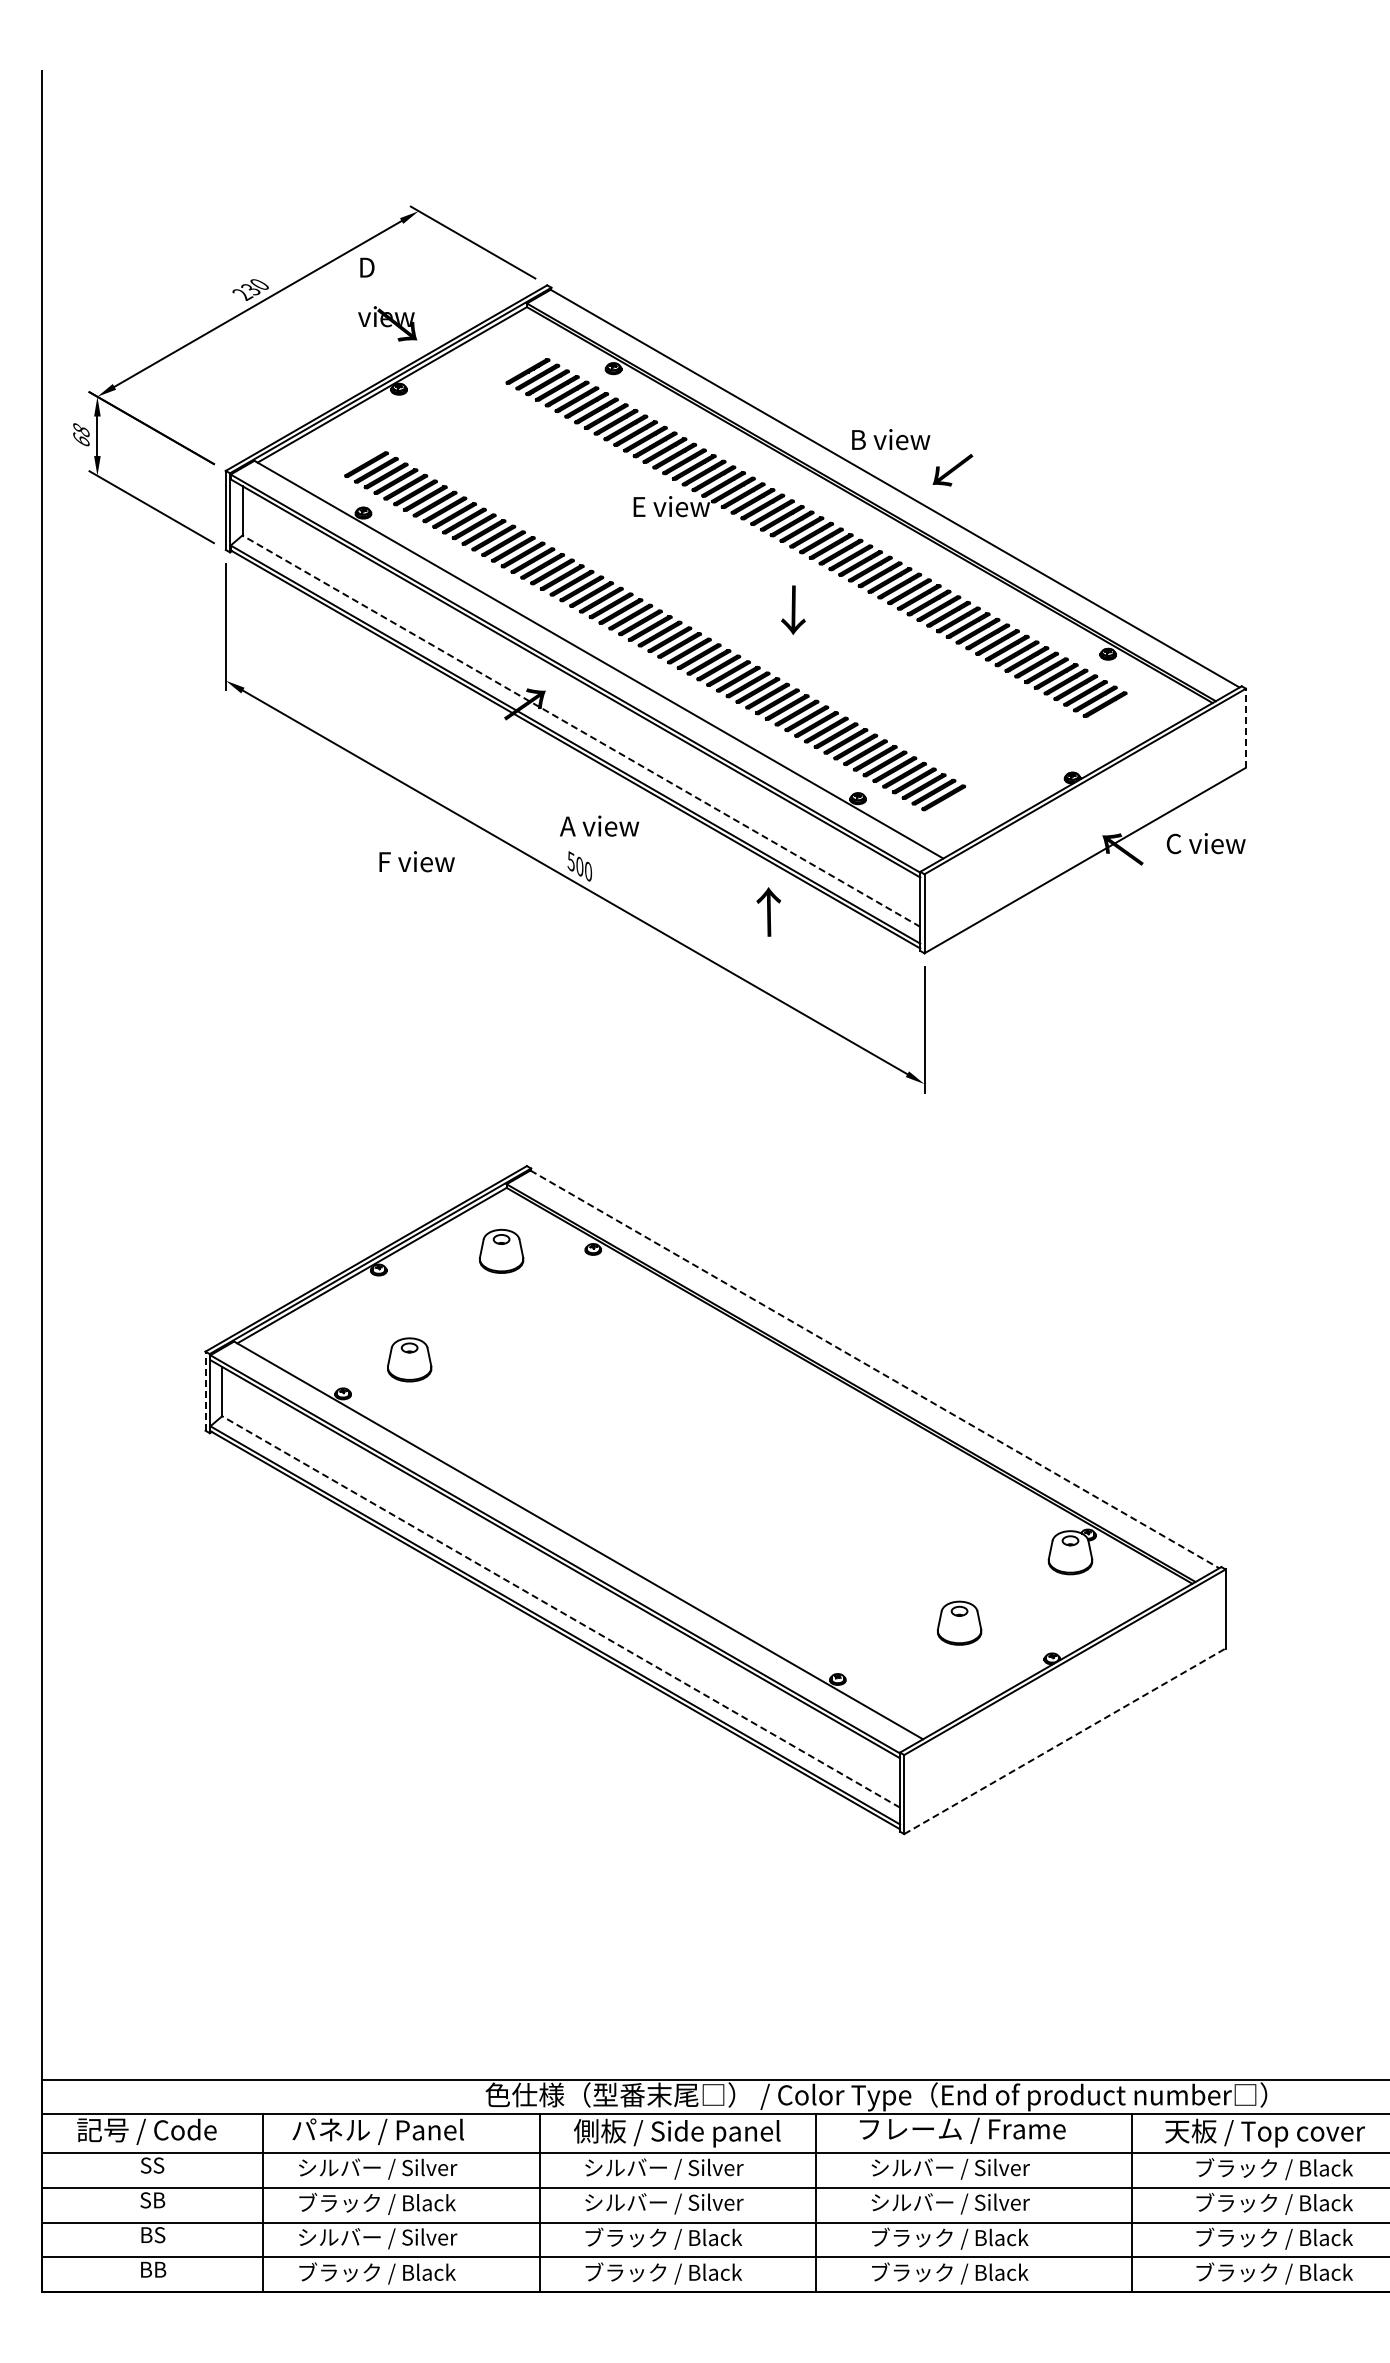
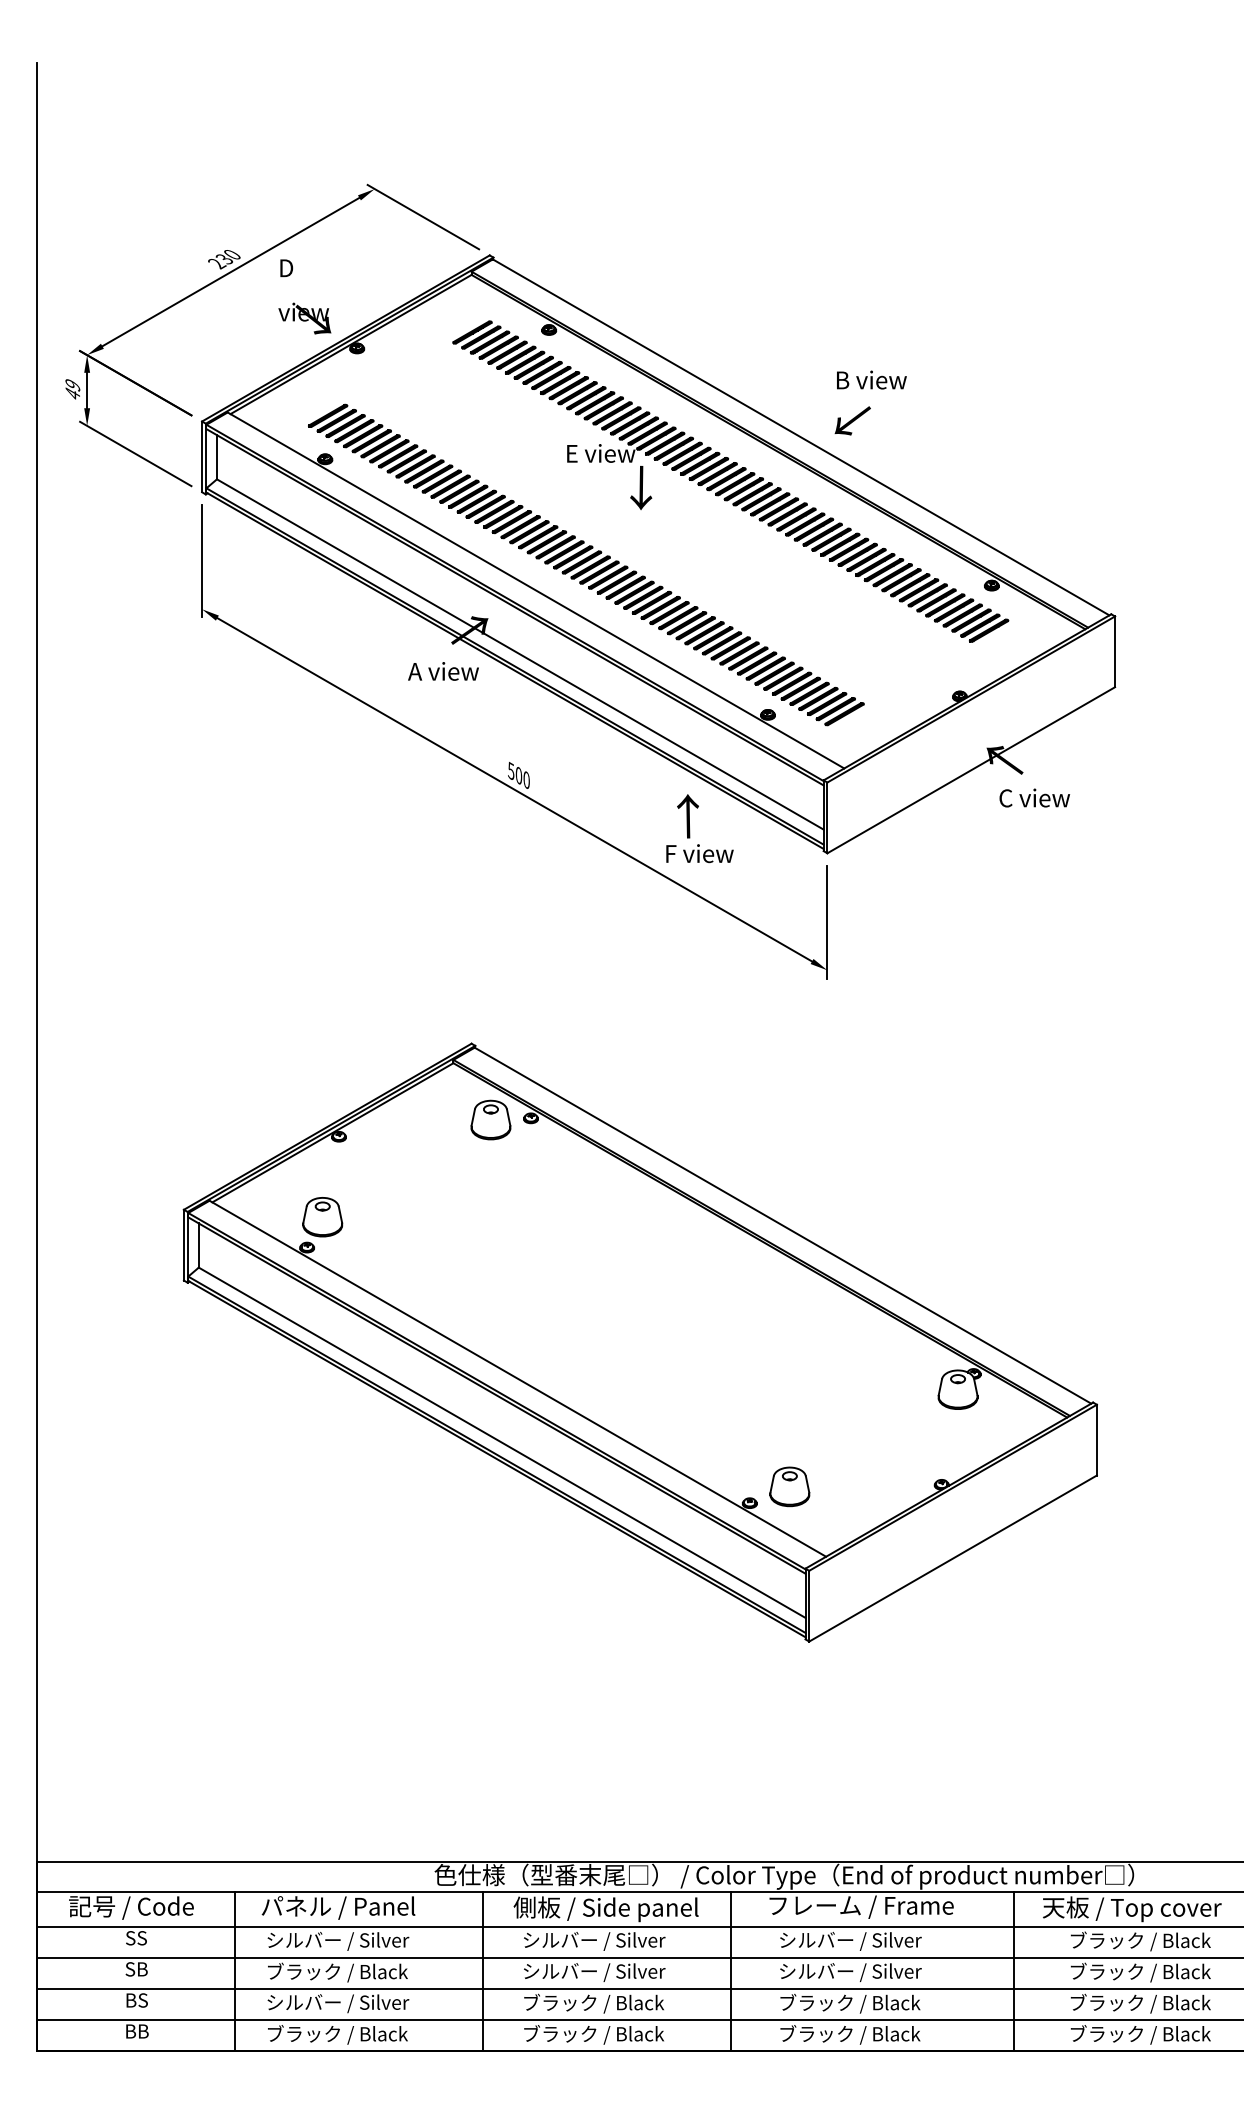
text: (387, 299) -> (304, 296), moved
text: (81, 434) -> (72, 388), 68 -> 49
text: (891, 439) -> (872, 379), moved
text: (793, 609) -> (641, 487), moved
line: (1245, 728) -> (1114, 652), dashed -> solid
line: (580, 730) -> (519, 653), dashed -> solid
text: (599, 825) -> (443, 670), moved
text: (1206, 843) -> (1035, 797), moved
text: (416, 861) -> (699, 853), moved
part: (501, 1250) -> (490, 1119), moved
part: (409, 1359) -> (322, 1216), moved
line: (874, 1369) -> (782, 1225), dashed -> solid
line: (205, 1391) -> (183, 1245), dashed -> solid
line: (560, 1611) -> (501, 1442), dashed -> solid
part: (959, 1622) -> (789, 1486), moved
line: (1064, 1741) -> (952, 1558), dashed -> solid

